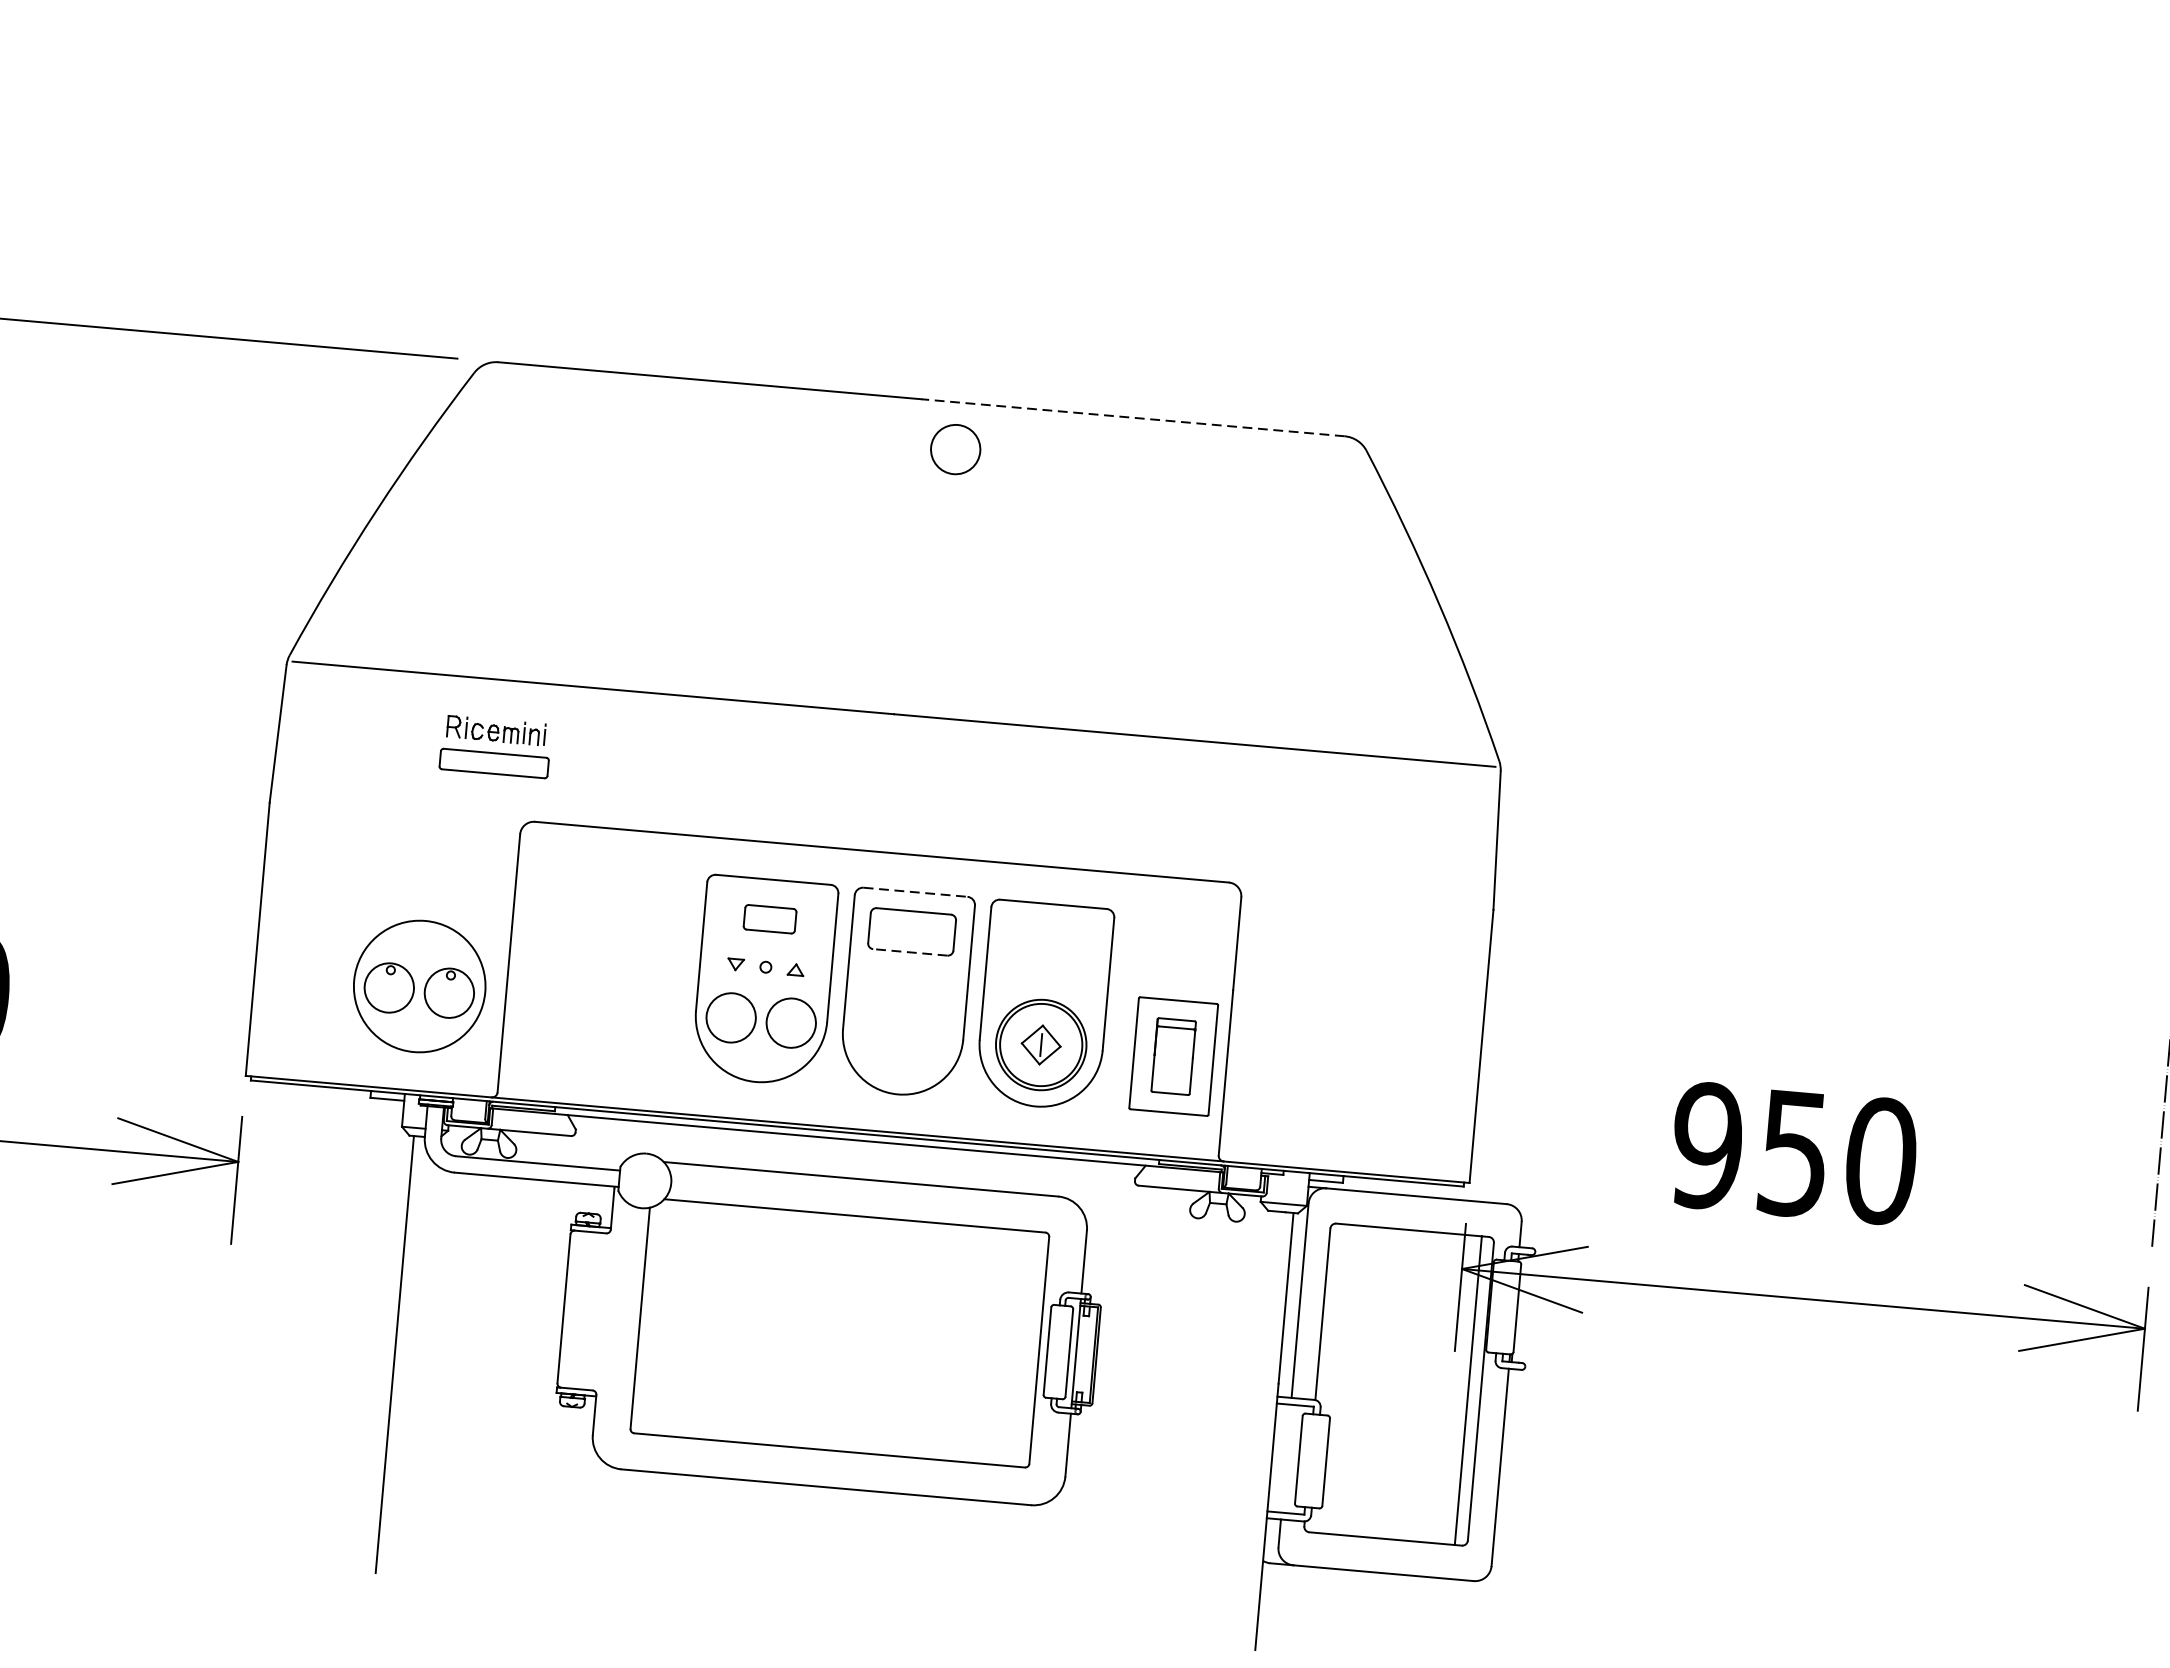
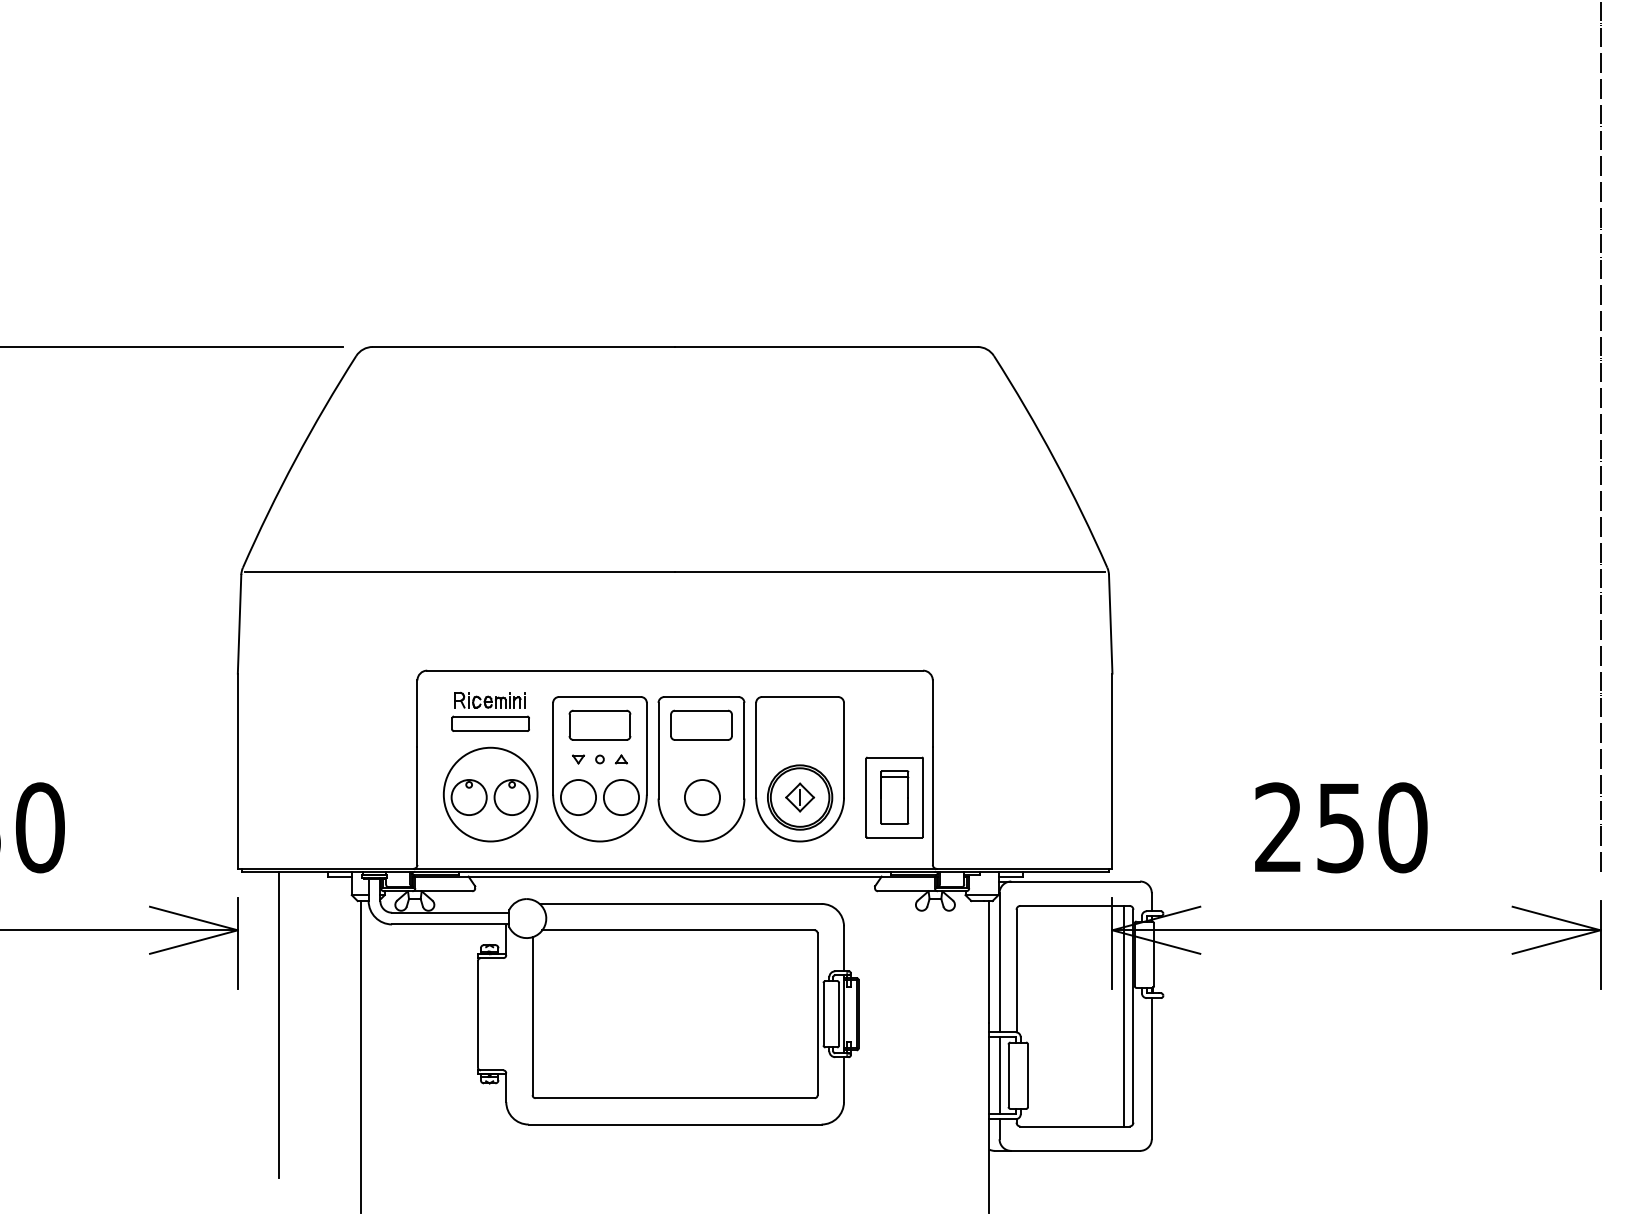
line: (1132, 416) -> (825, 346), dashed -> solid
circle: (955, 449) -> (702, 797), moved
part: (495, 746) -> (490, 711), moved
line: (916, 893) -> (702, 697), dashed -> solid
part: (769, 918) -> (599, 724), size x1.67
line: (910, 951) -> (701, 739), dashed -> solid
part: (419, 986) -> (490, 794), moved
text: (1706, 1145) -> (1278, 827), 950 -> 250
line: (283, 1298) -> (278, 1024), added
line: (1286, 1458) -> (999, 1075), added

